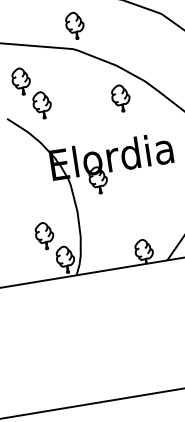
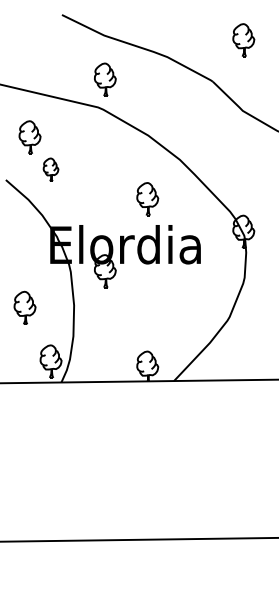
part: (120, 98) -> (147, 199), moved
part: (41, 104) -> (50, 169), size x0.7
part: (44, 235) -> (24, 307), moved

